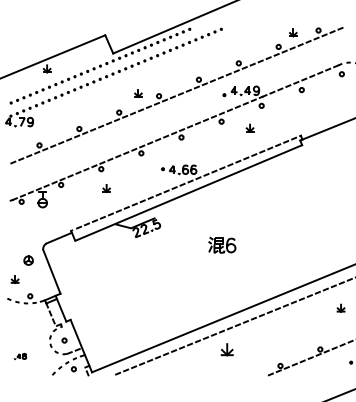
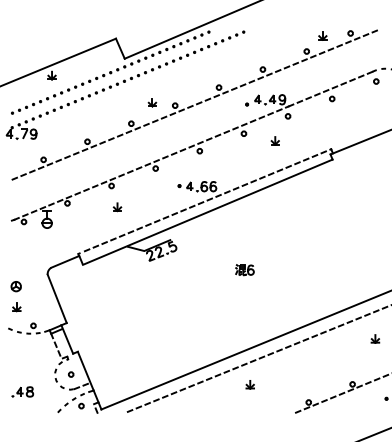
part: (222, 245) -> (244, 269), size x0.62
part: (28, 260) -> (16, 286), moved
part: (227, 349) -> (250, 384), size x0.62
part: (20, 356) -> (22, 392), size x1.67

